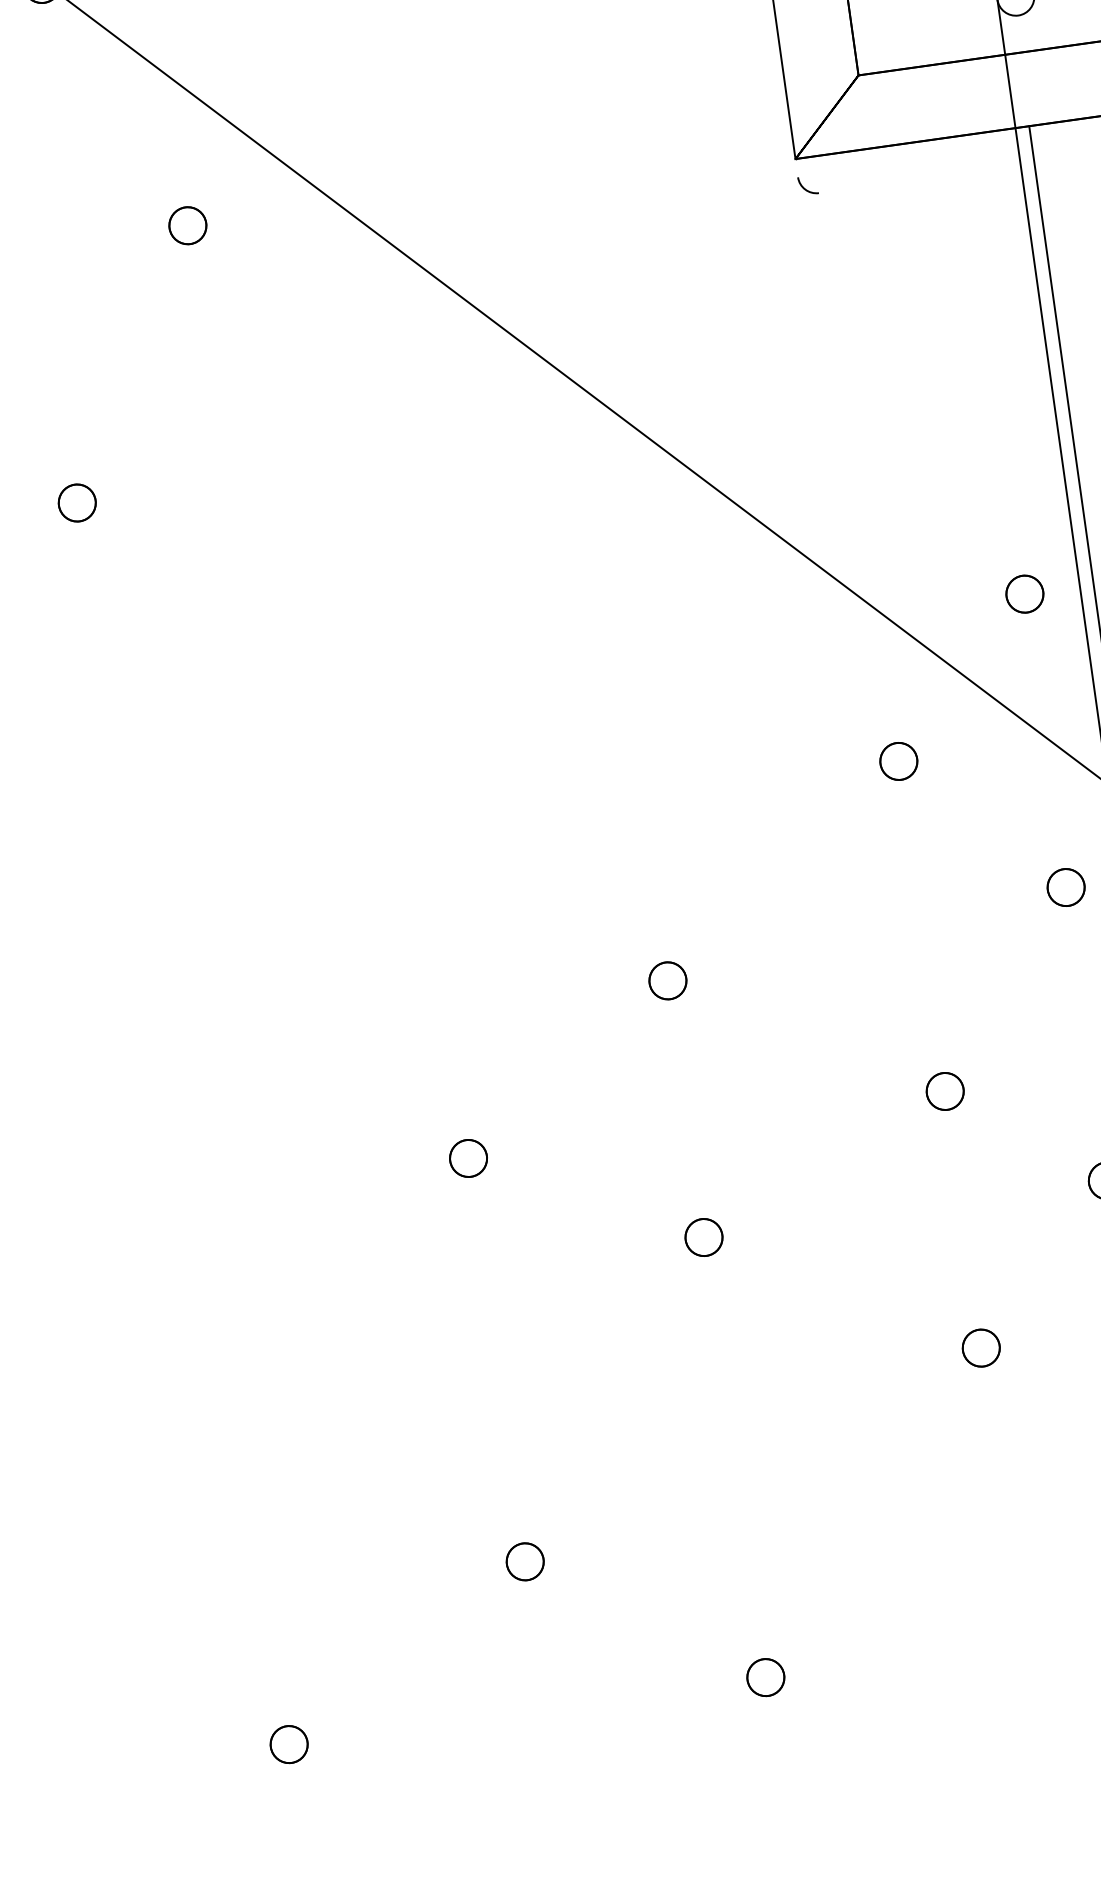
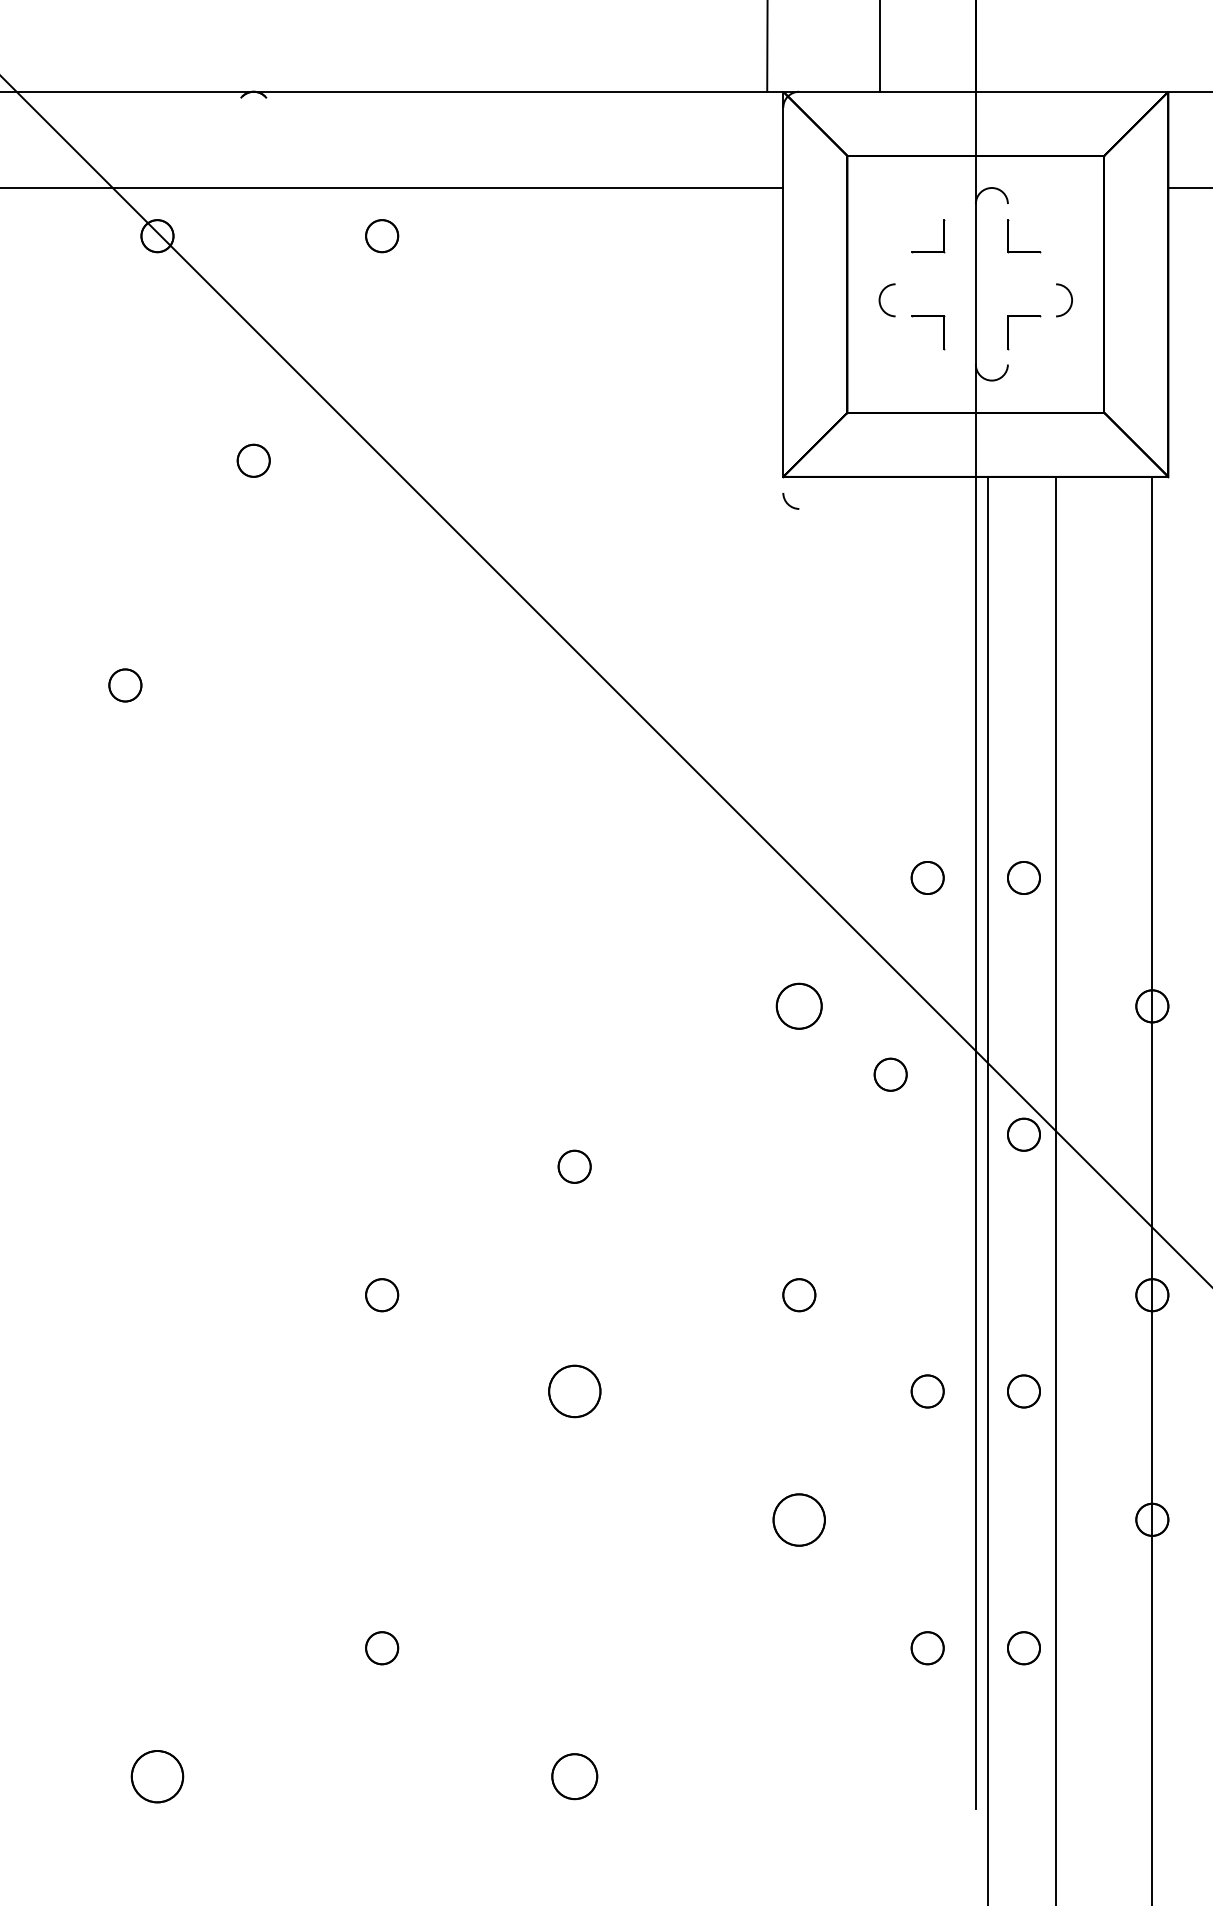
part: (899, 761) -> (799, 1006), size x1.4
part: (1065, 887) -> (890, 1074), moved
part: (703, 1237) -> (574, 1391), size x1.6
part: (981, 1347) -> (799, 1519), size x1.6
part: (765, 1677) -> (574, 1776), size x1.4
part: (289, 1744) -> (157, 1776), size x1.6

